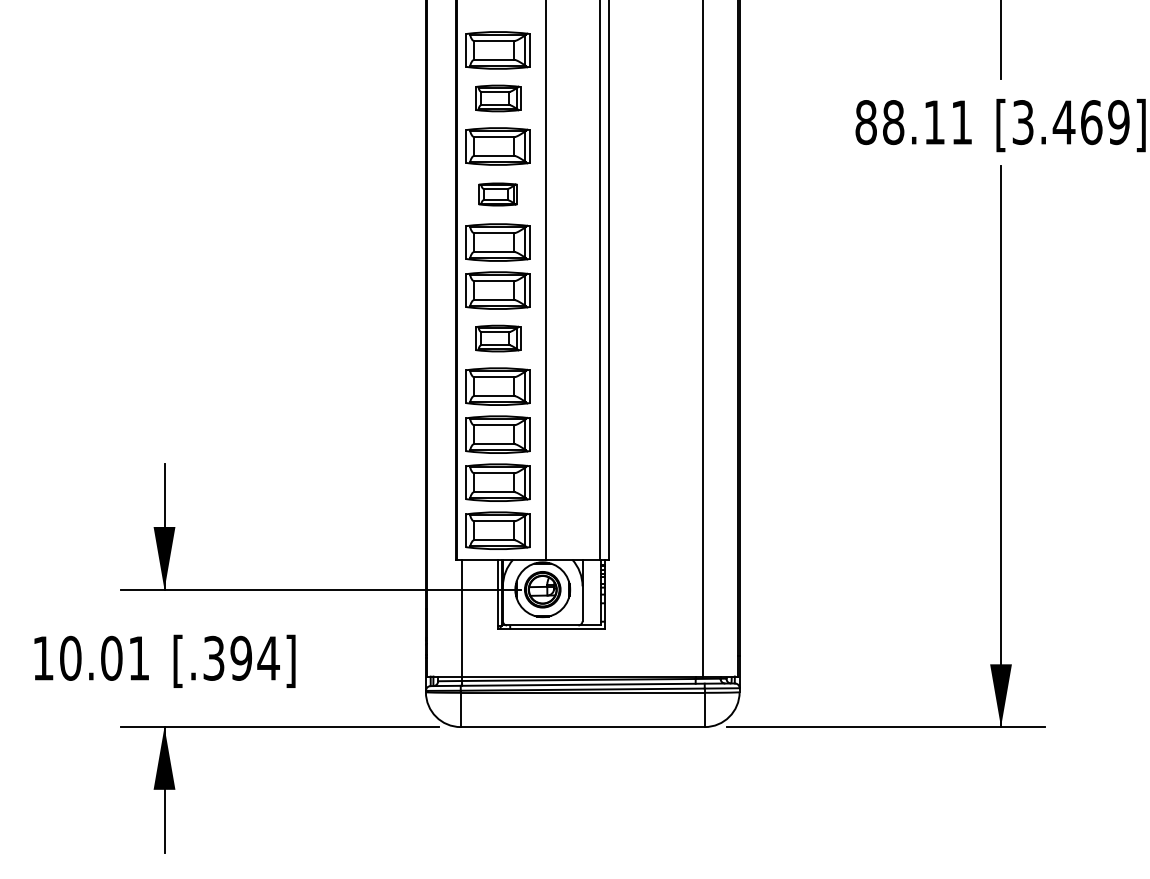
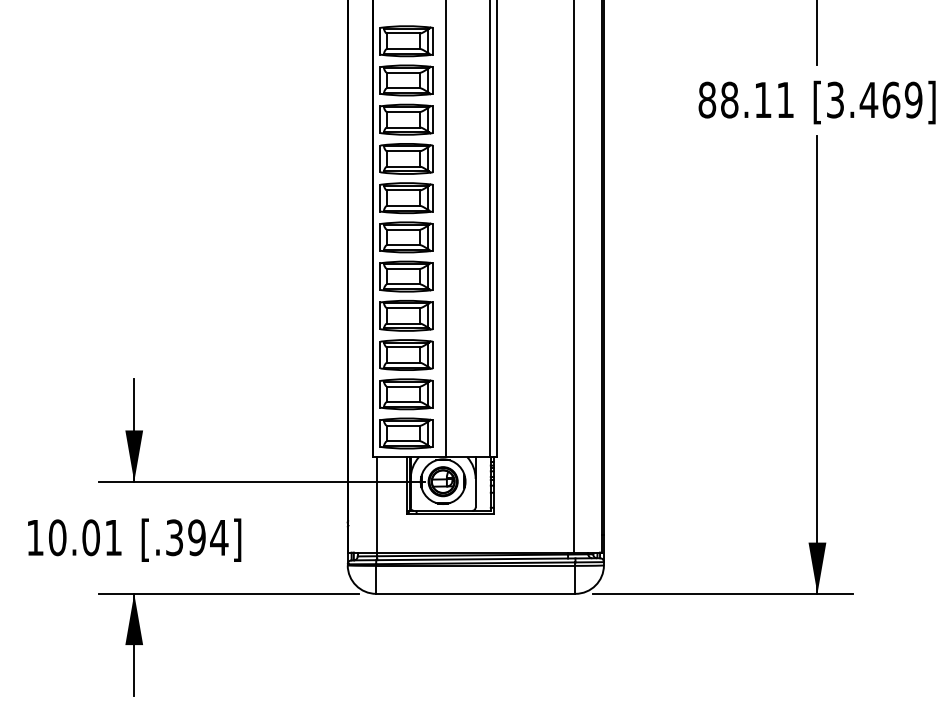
part: (497, 98) -> (406, 80), size x1.43
part: (497, 194) -> (406, 158), size x1.67
part: (497, 338) -> (406, 276), size x1.43

